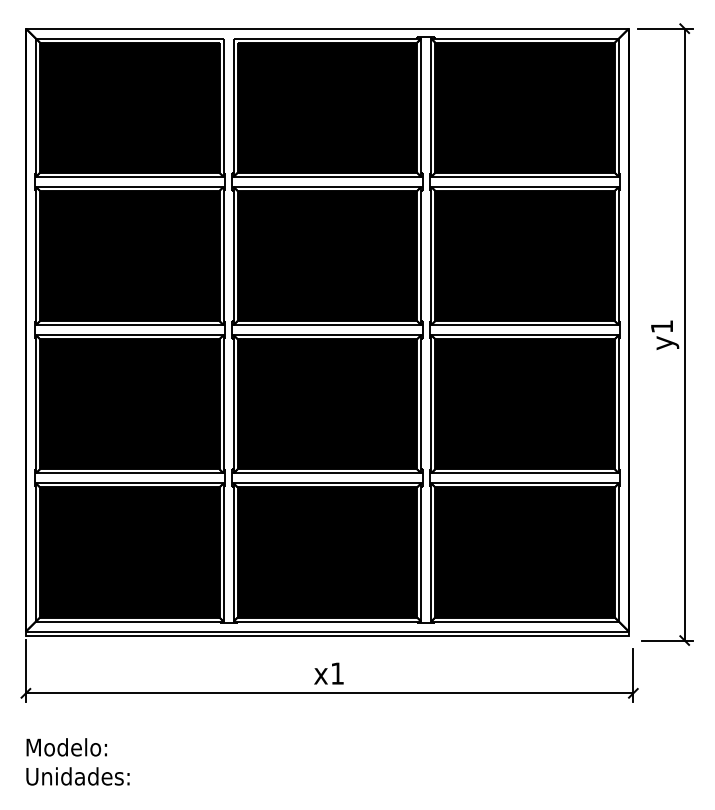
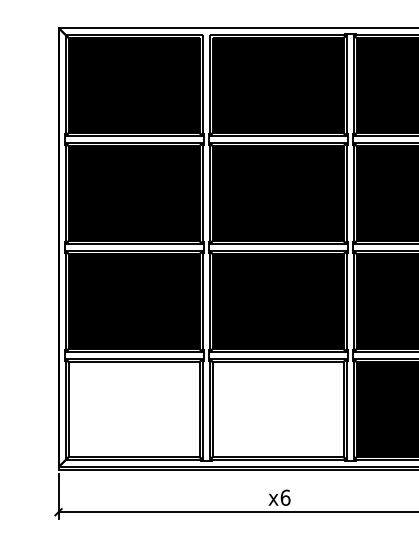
fill: (129, 552) -> (133, 409), removed
fill: (327, 552) -> (278, 409), removed
text: (337, 673) -> (285, 497), x1 -> x6

